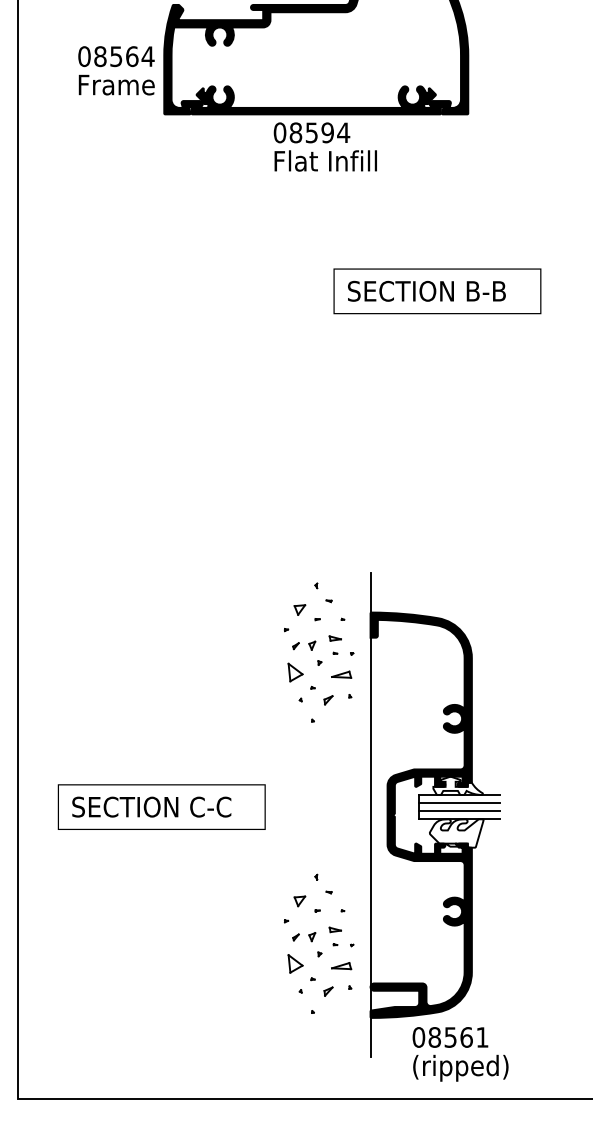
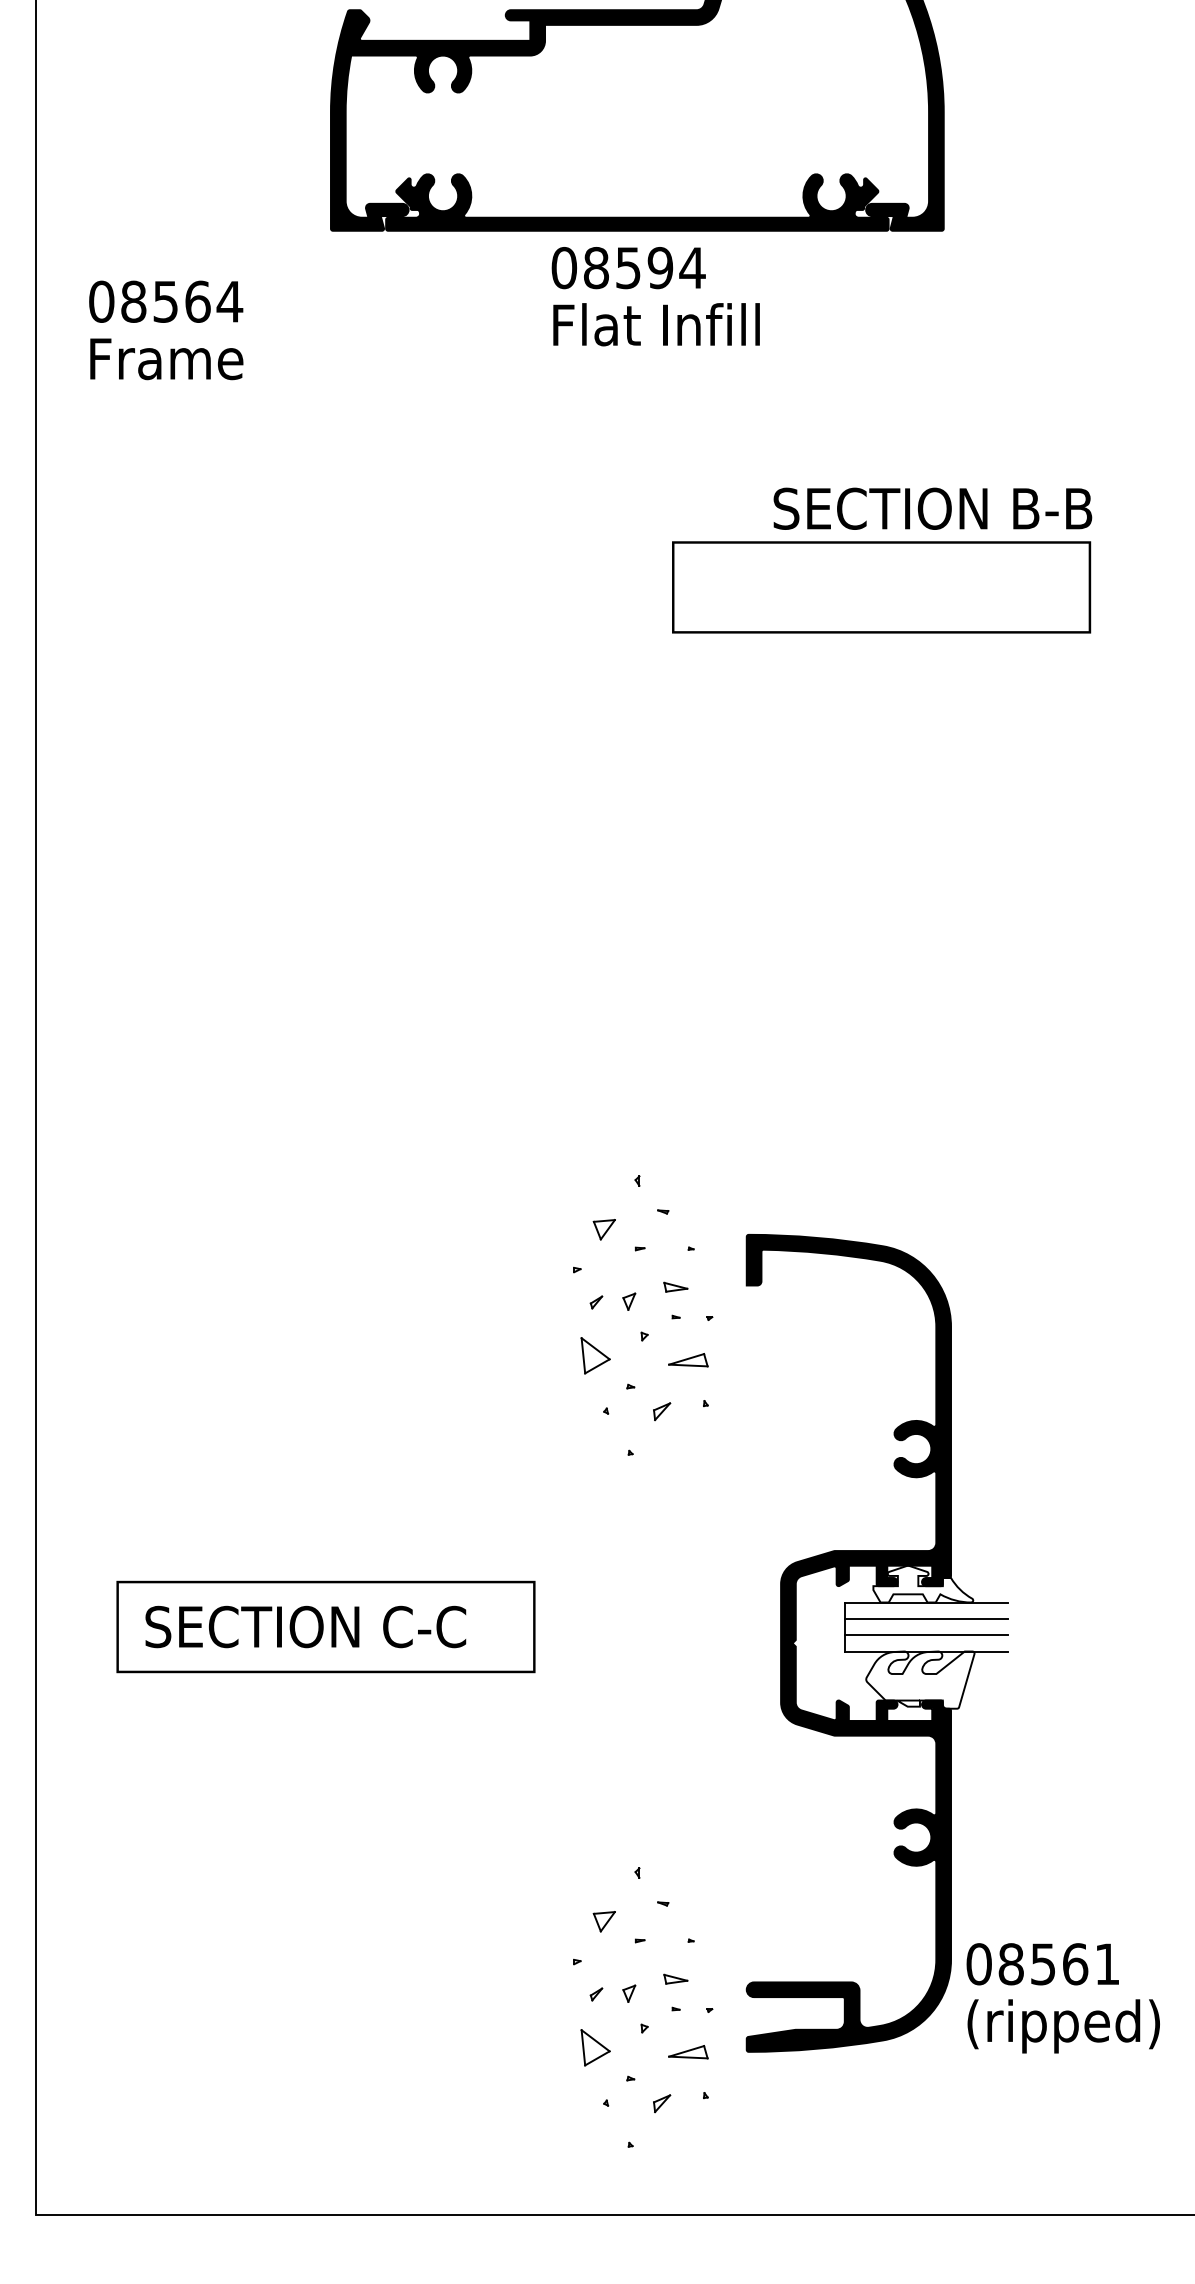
text: (116, 70) -> (166, 329), moved
text: (426, 290) -> (932, 507), moved
line: (370, 815) -> (746, 1643), removed
part: (318, 943) -> (641, 2006), moved
text: (460, 1054) -> (1063, 1998), moved

